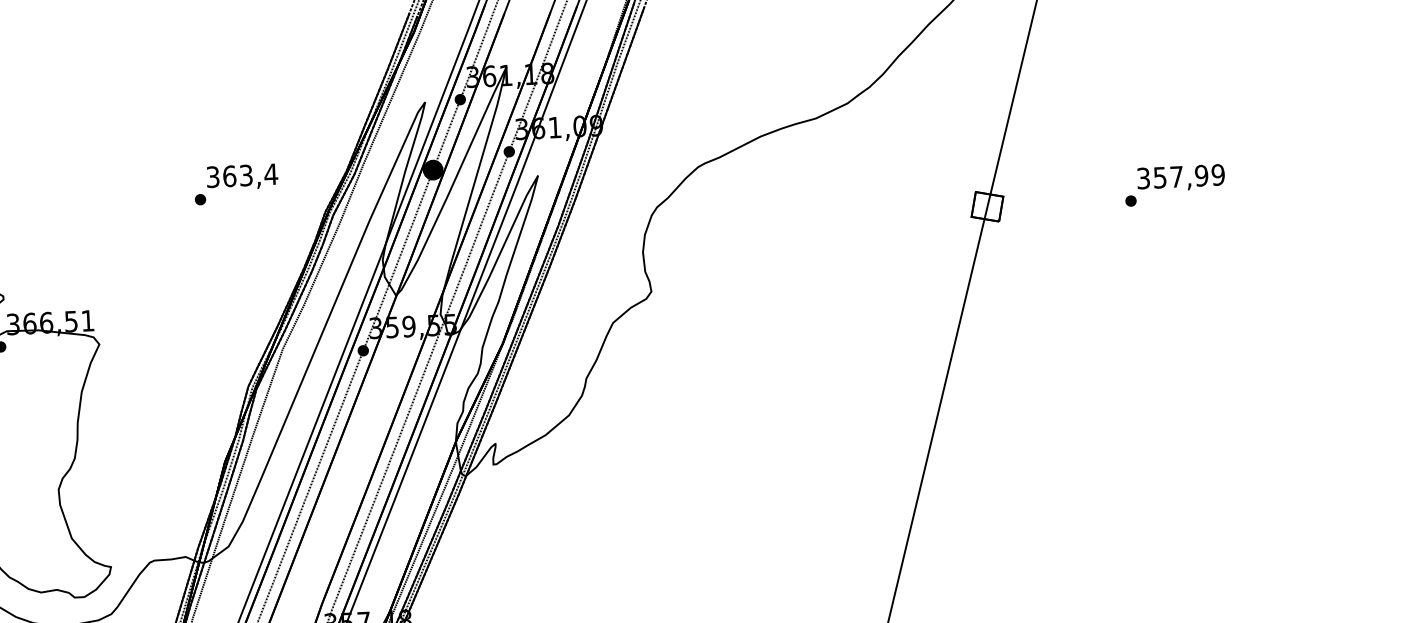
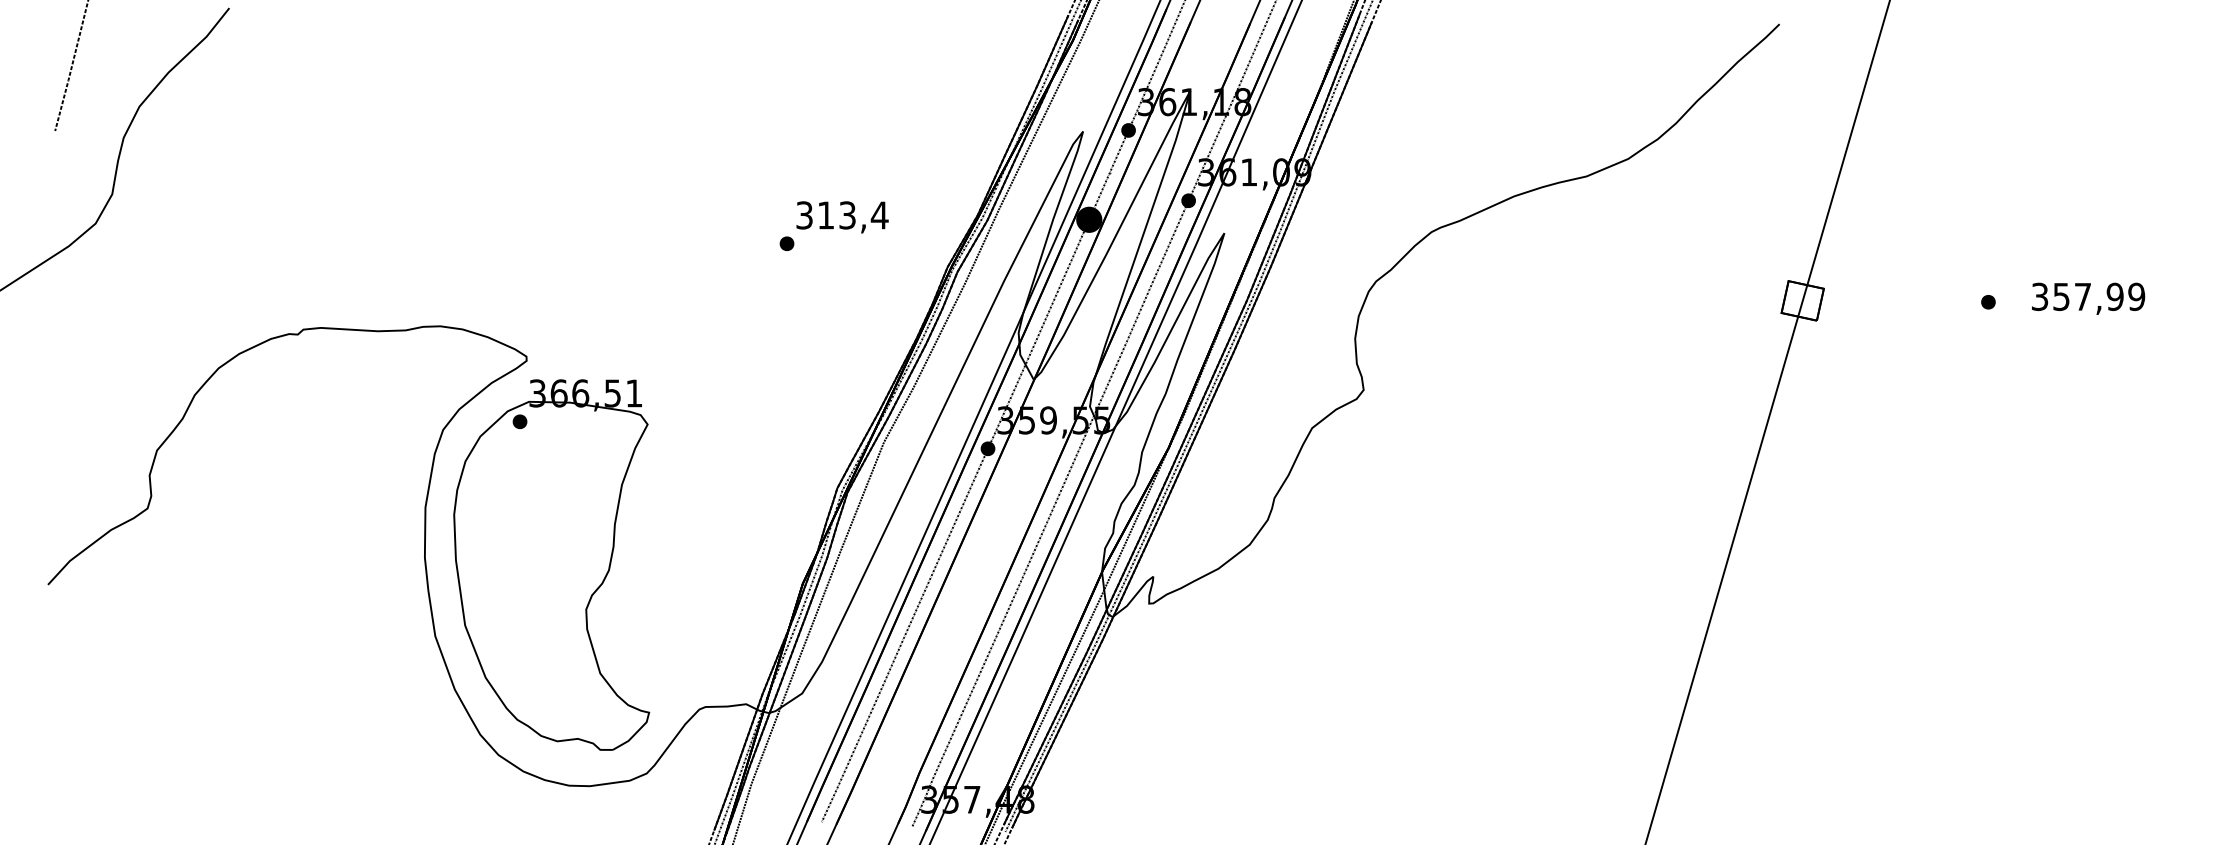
text: (229, 176) -> (825, 215), 363,4 -> 313,4
text: (1181, 177) -> (2088, 298), moved

